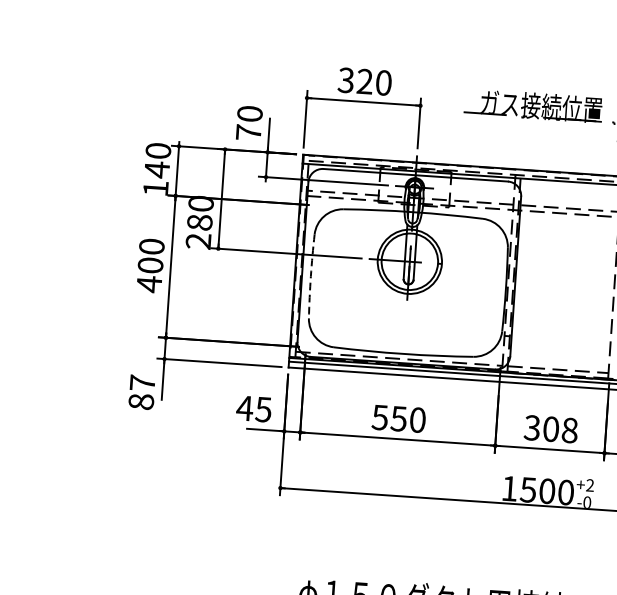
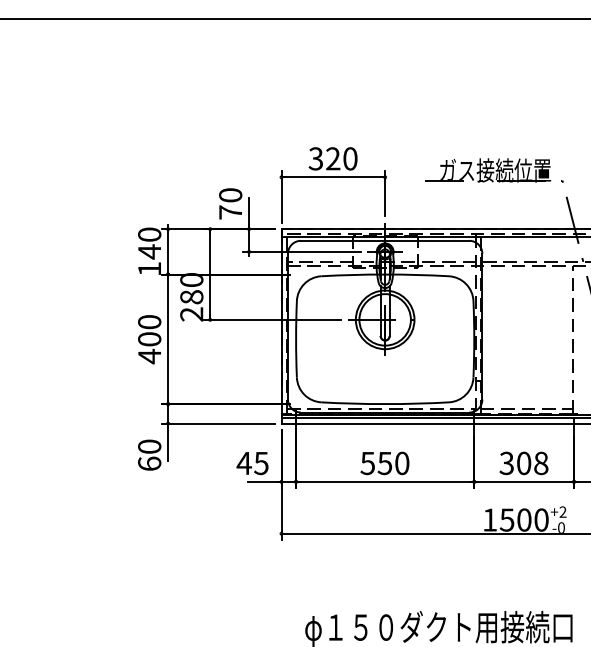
arc: (311, 276) -> (296, 339), dashed -> solid
text: (141, 391) -> (149, 454), 87 -> 60

